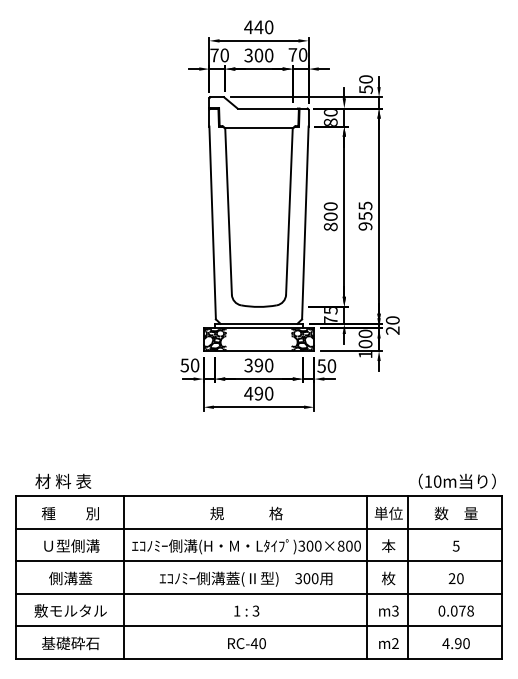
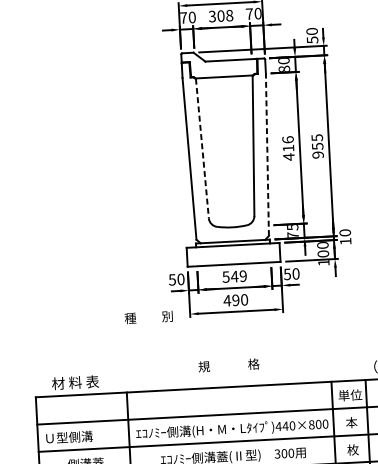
text: (269, 55) -> (229, 15), 300 -> 308
line: (228, 212) -> (202, 149), solid -> dashed
text: (330, 216) -> (288, 148), 800 -> 416
line: (305, 222) -> (267, 154), solid -> dashed
text: (392, 330) -> (345, 241), 20 -> 10
hatch: (214, 339) -> (196, 256), removed
hatch: (302, 339) -> (270, 252), removed
text: (259, 365) -> (235, 276), 390 -> 549
text: (69, 513) -> (147, 317), moved
text: (246, 513) -> (228, 365), moved
text: (71, 545) -> (69, 437), moved
text: (305, 545) -> (281, 425), )300×800 -> )440×800

